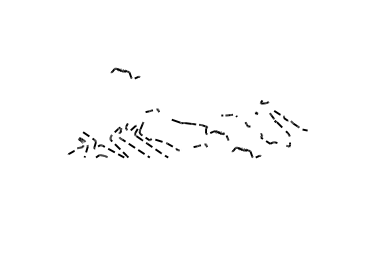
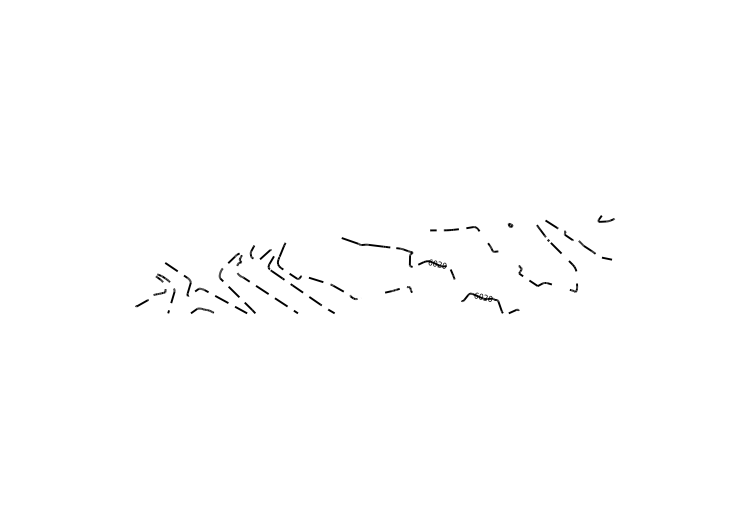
part: (125, 73) -> (249, 146), removed
part: (264, 102) -> (605, 219), moved
part: (152, 110) -> (303, 219), removed
part: (228, 114) -> (454, 227), size x1.67

